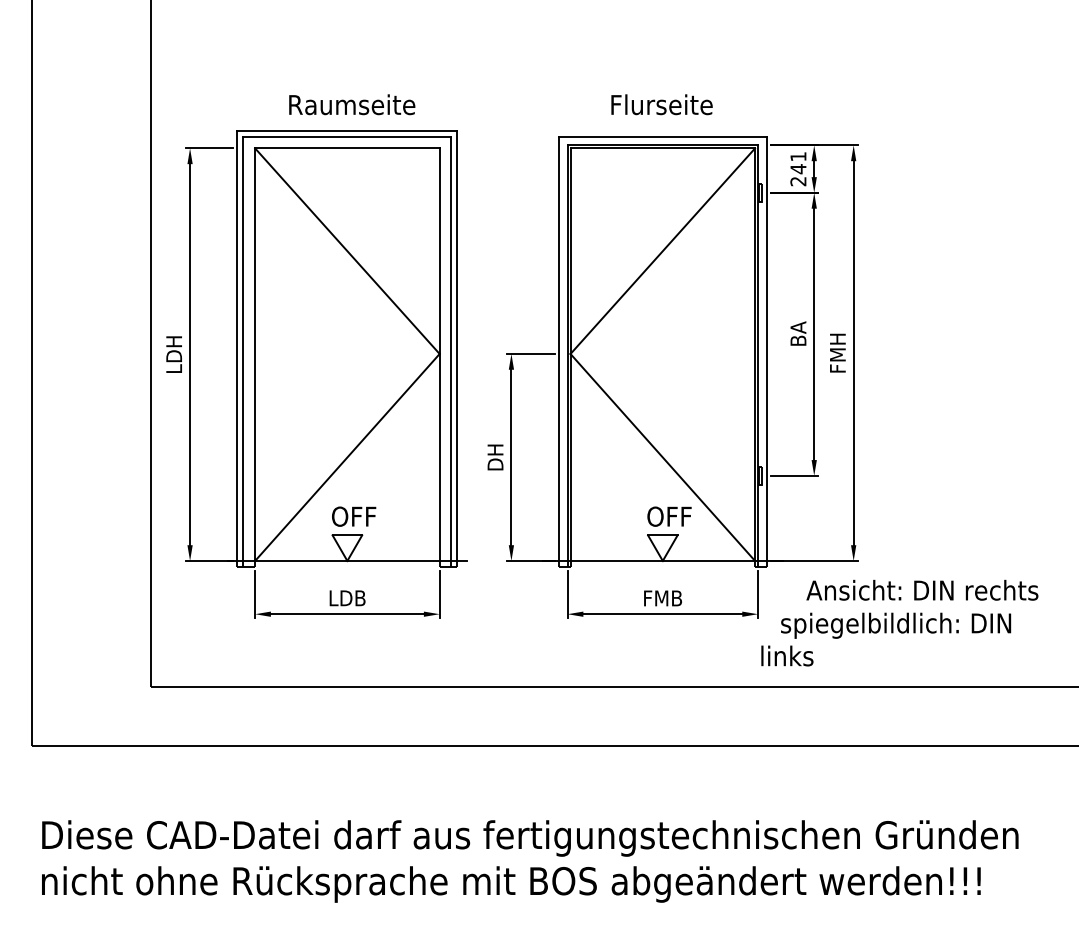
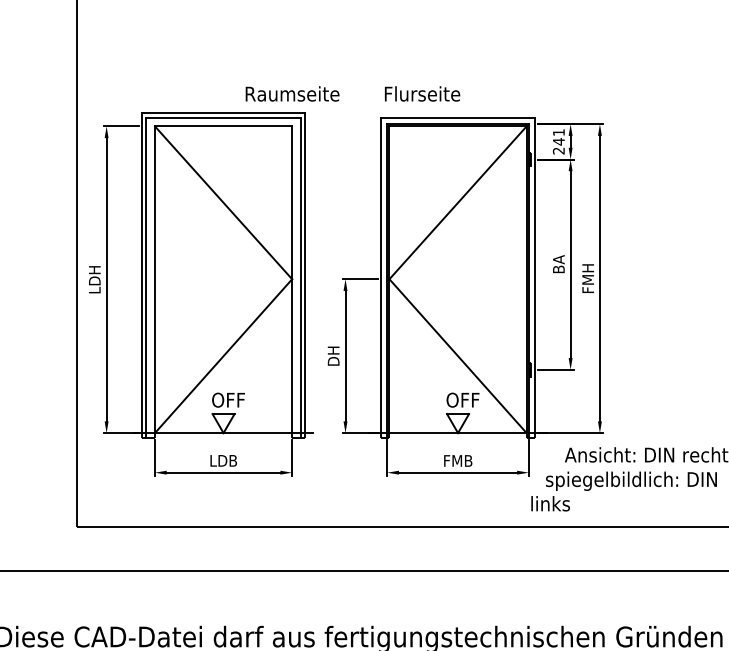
text: (352, 104) -> (292, 93), moved
text: (661, 104) -> (422, 93), moved

